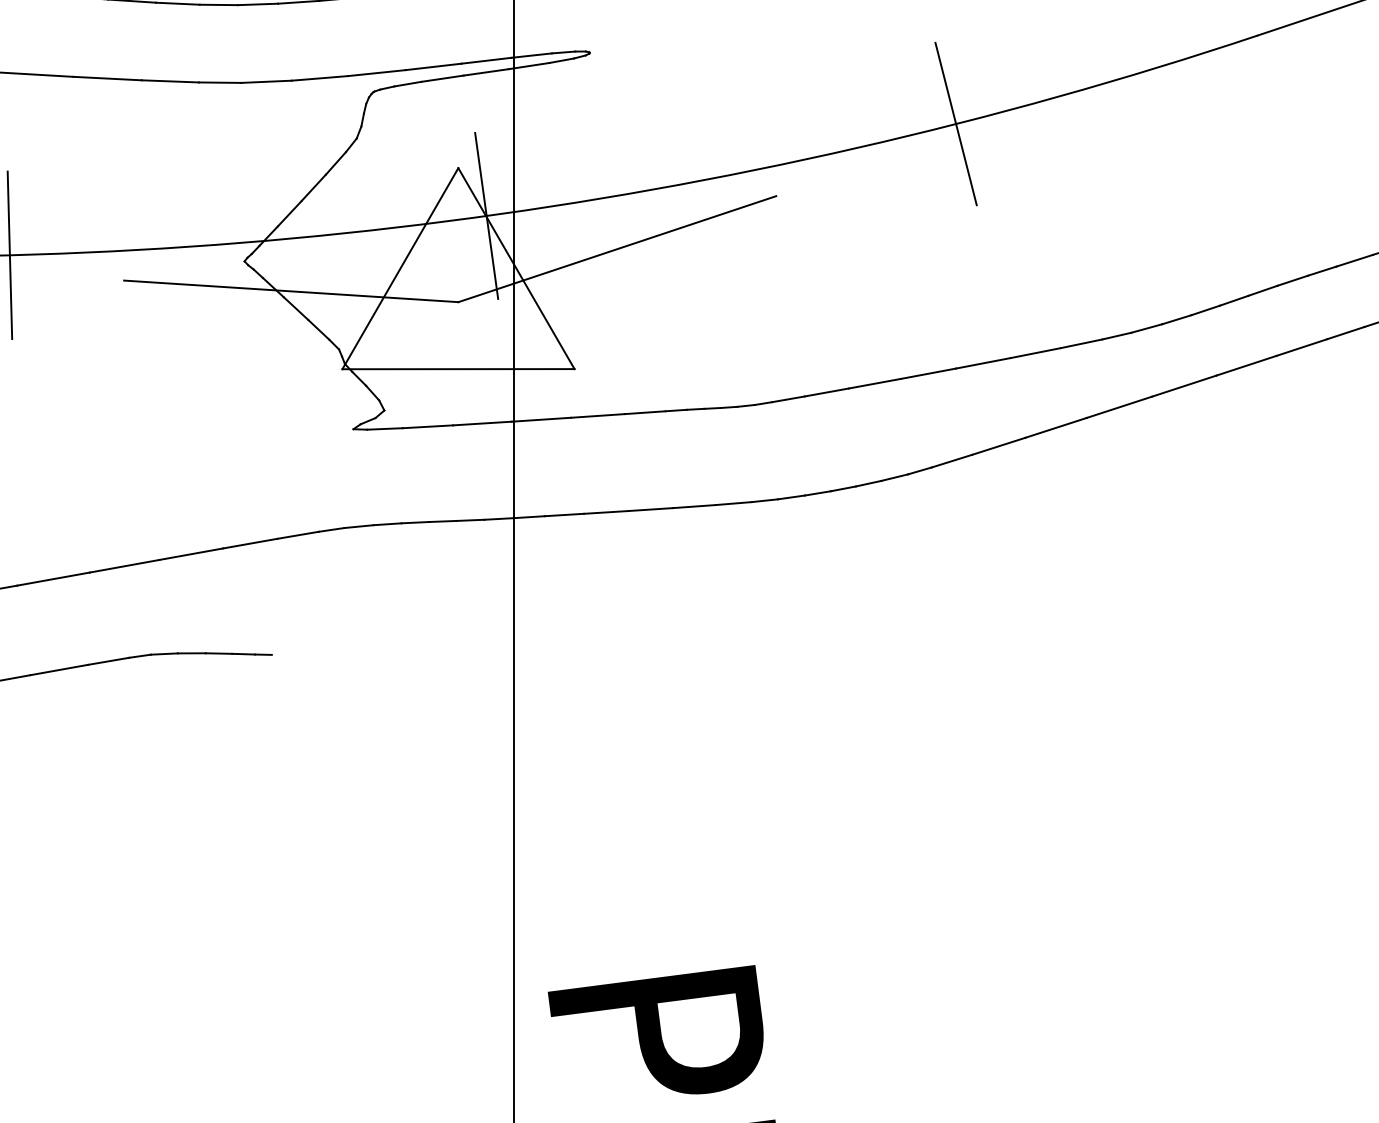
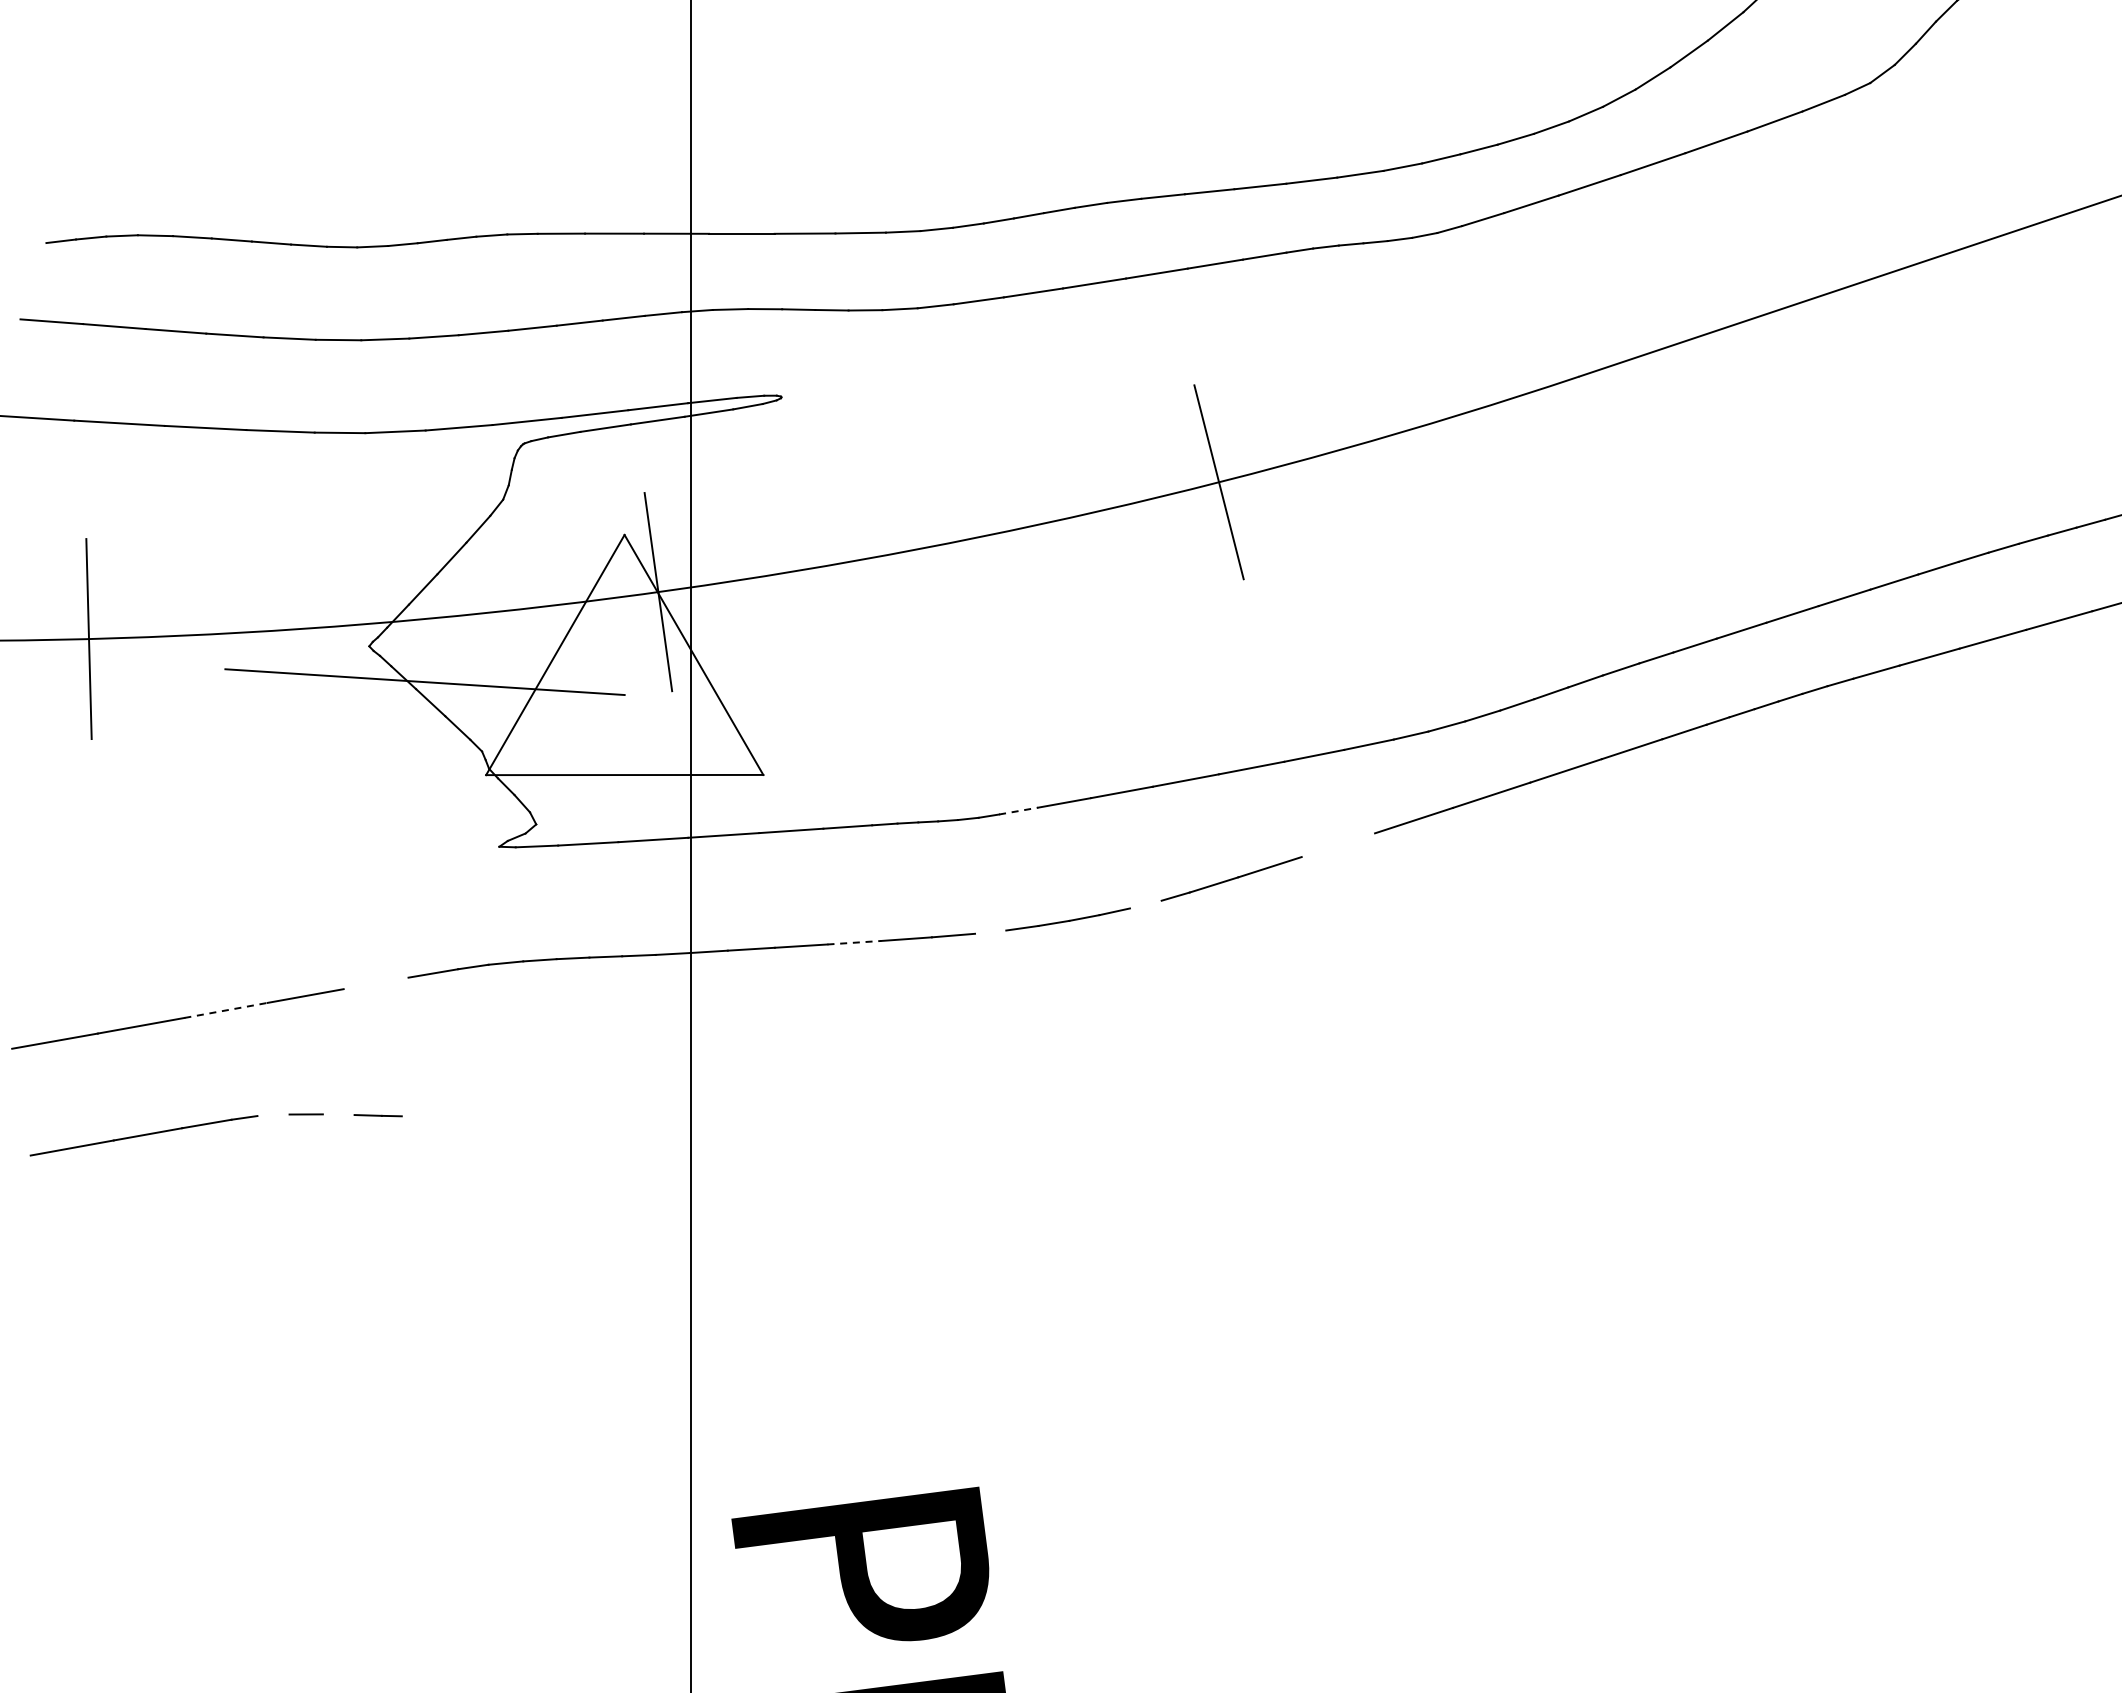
line: (617, 248) -> (814, 631), removed
line: (788, 399) -> (1018, 811), solid -> dashed
line: (1056, 428) -> (1338, 845), removed
line: (894, 477) -> (1145, 904), removed
line: (764, 500) -> (990, 931), removed
line: (650, 509) -> (854, 942), solid -> dashed
line: (249, 543) -> (375, 983), removed
line: (125, 566) -> (226, 1010), solid -> dashed
line: (218, 653) -> (338, 1114), removed
line: (164, 654) -> (273, 1115), removed

